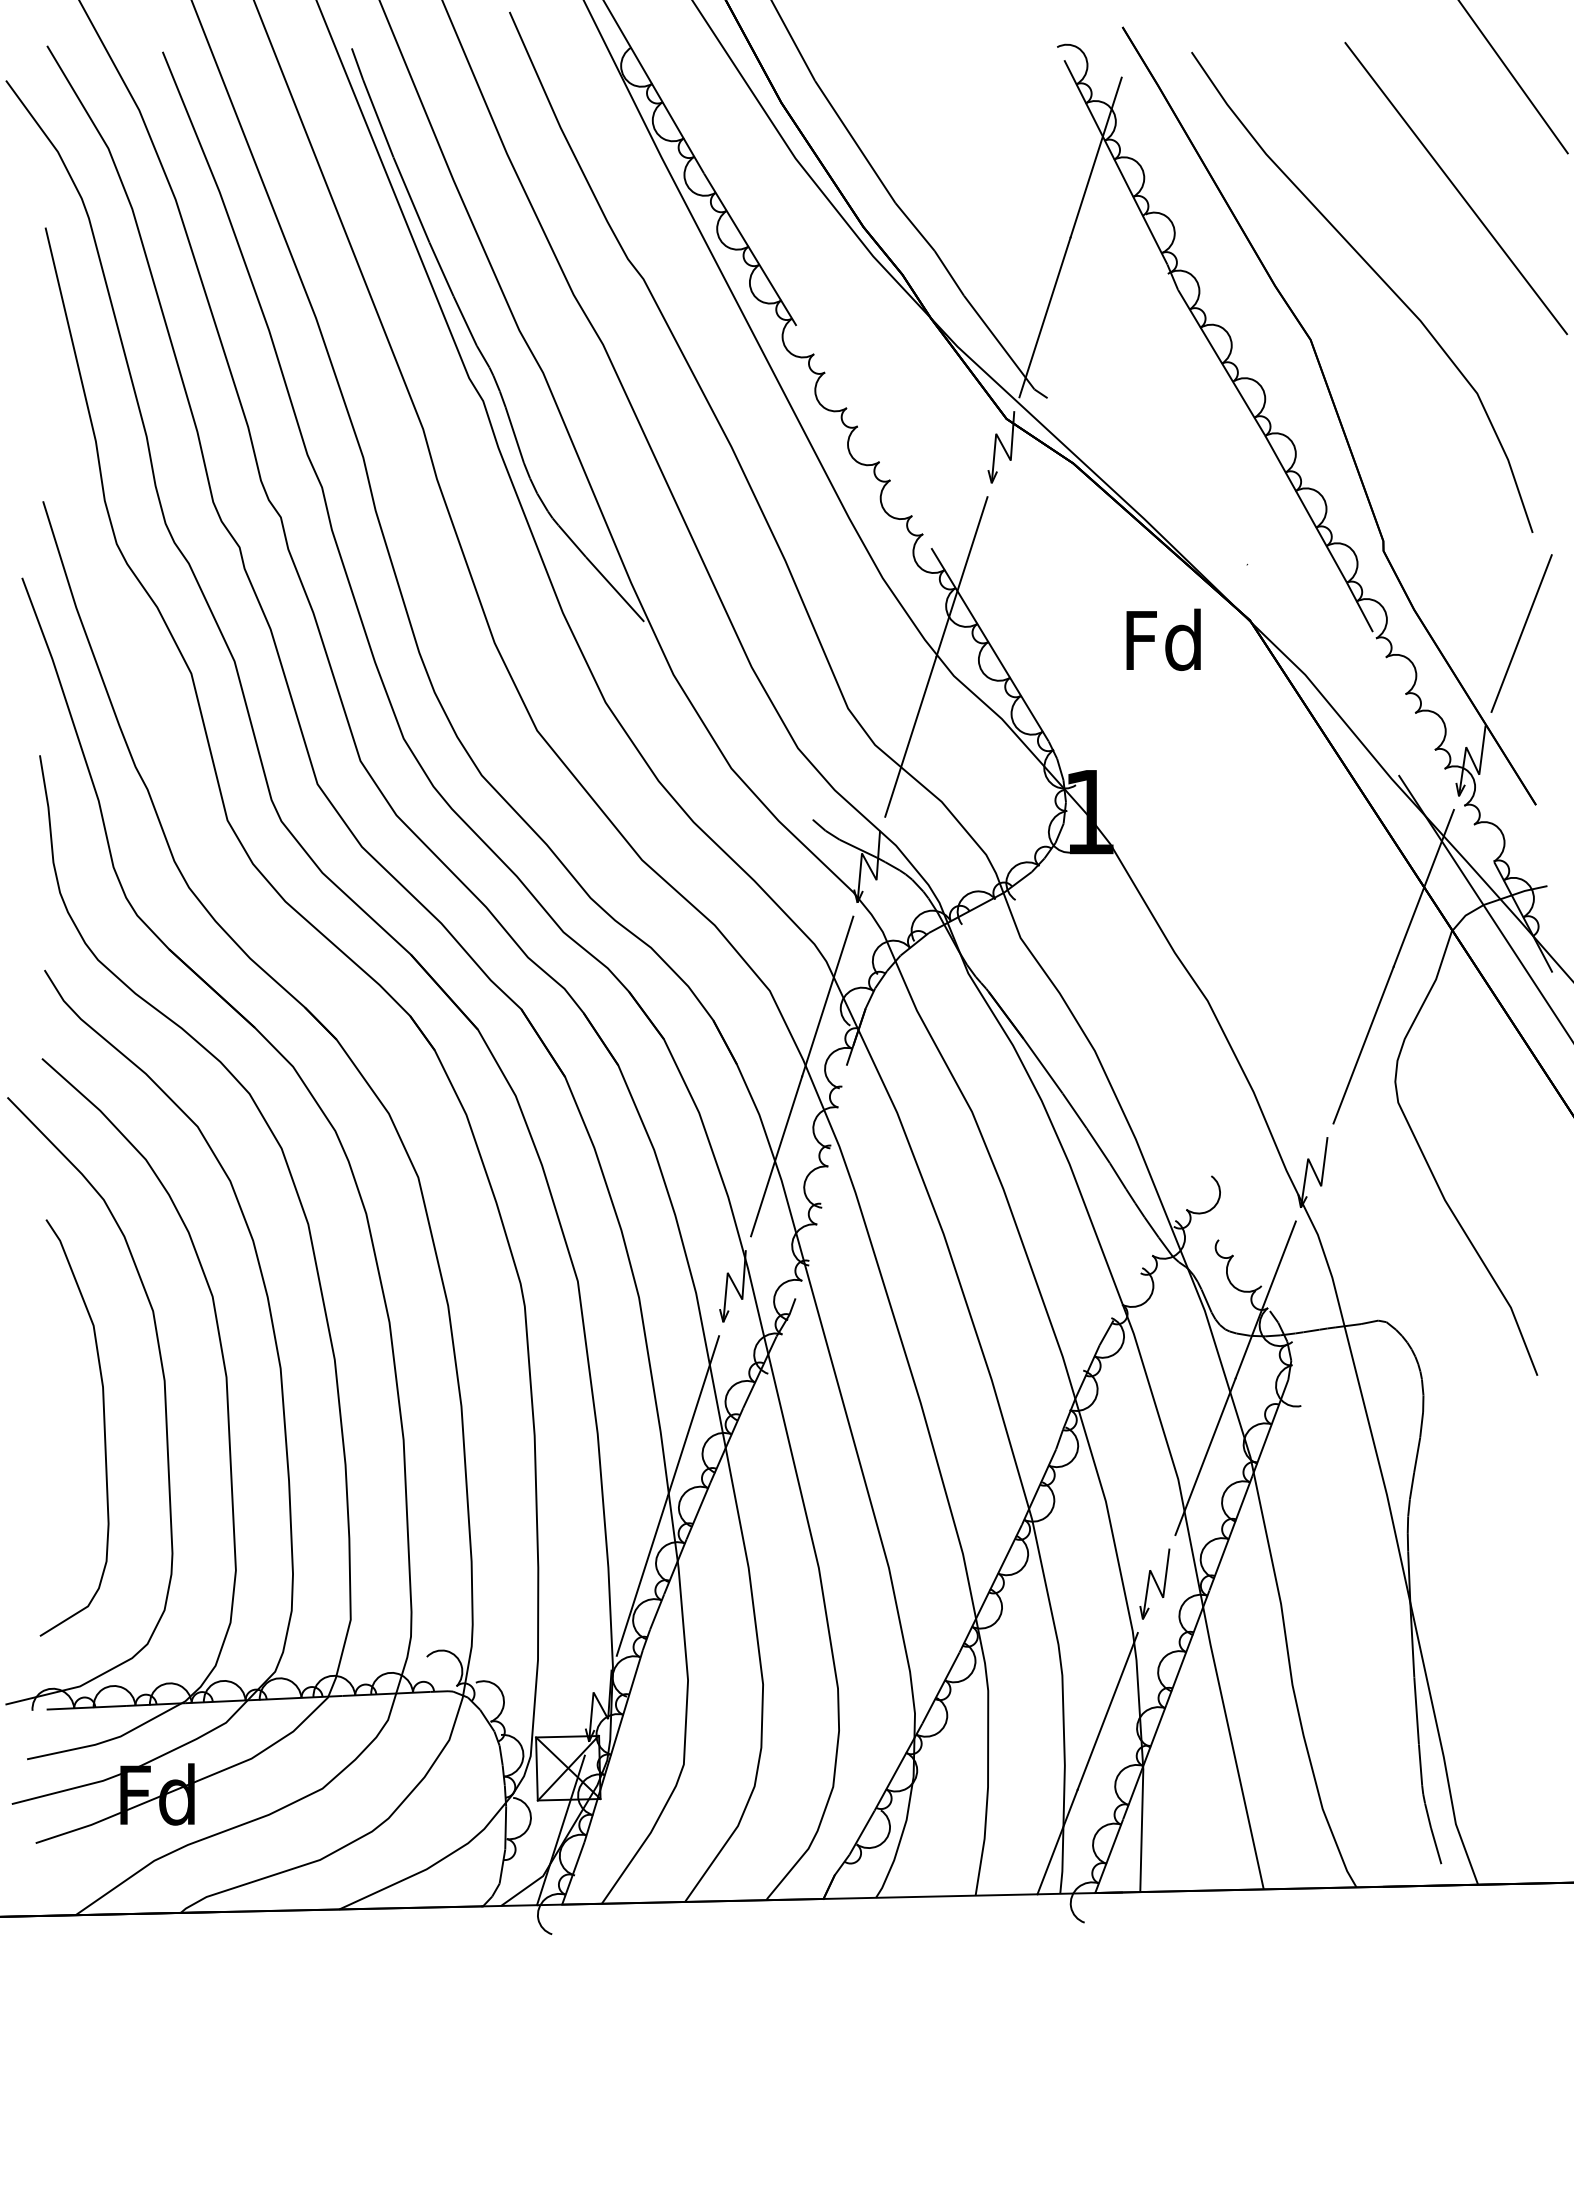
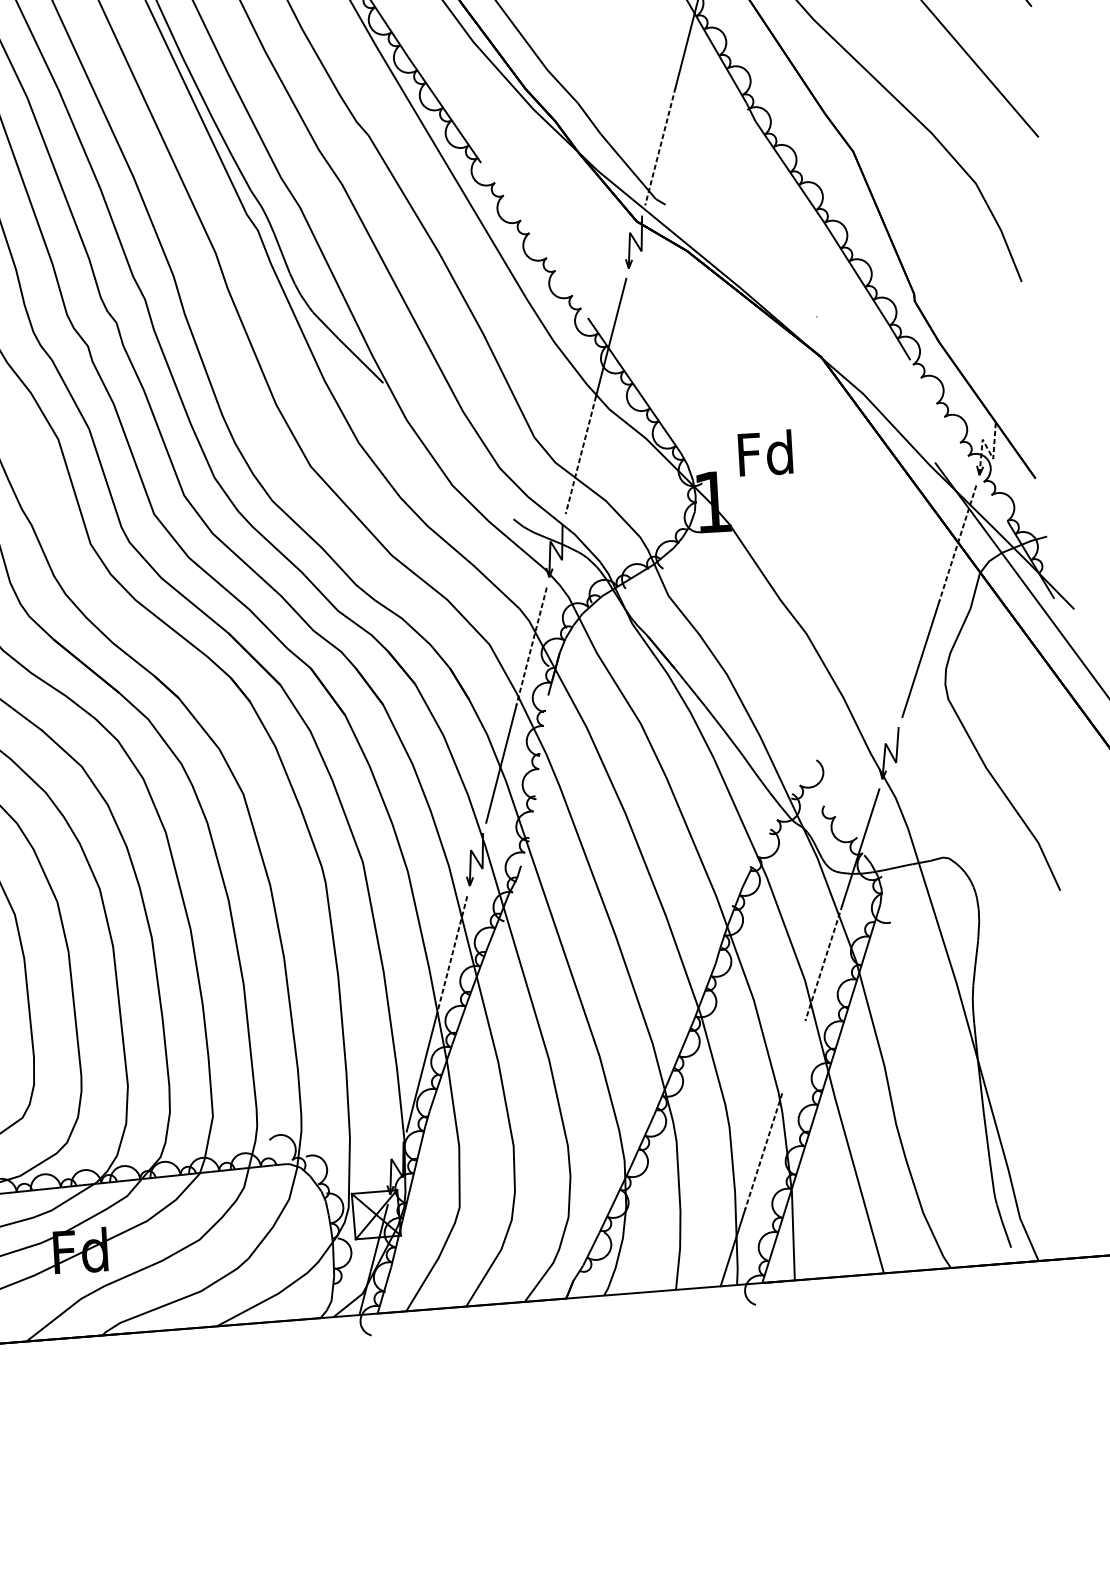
line: (1045, 317) -> (660, 146), solid -> dashed
line: (1521, 633) -> (1017, 355), removed
text: (1163, 639) -> (765, 453), moved
line: (910, 736) -> (580, 454), solid -> dashed
line: (1472, 760) -> (987, 448), solid -> dashed
line: (1423, 888) -> (957, 543), solid -> dashed
line: (827, 996) -> (531, 646), solid -> dashed
line: (693, 1416) -> (452, 955), solid -> dashed
line: (1205, 1456) -> (823, 962), solid -> dashed
part: (1154, 1583) -> (792, 1056), removed
line: (1107, 1711) -> (763, 1151), solid -> dashed

